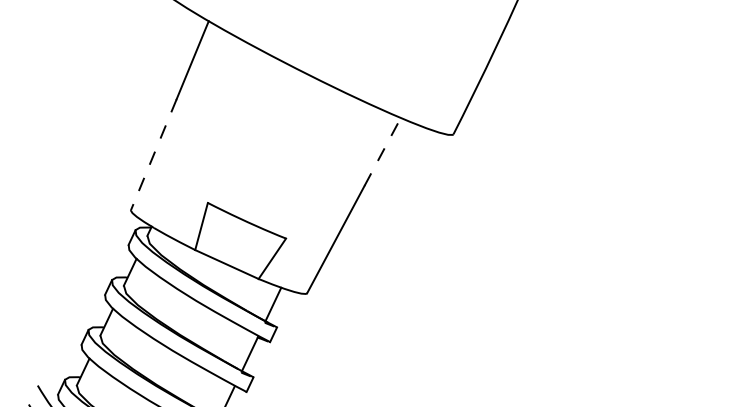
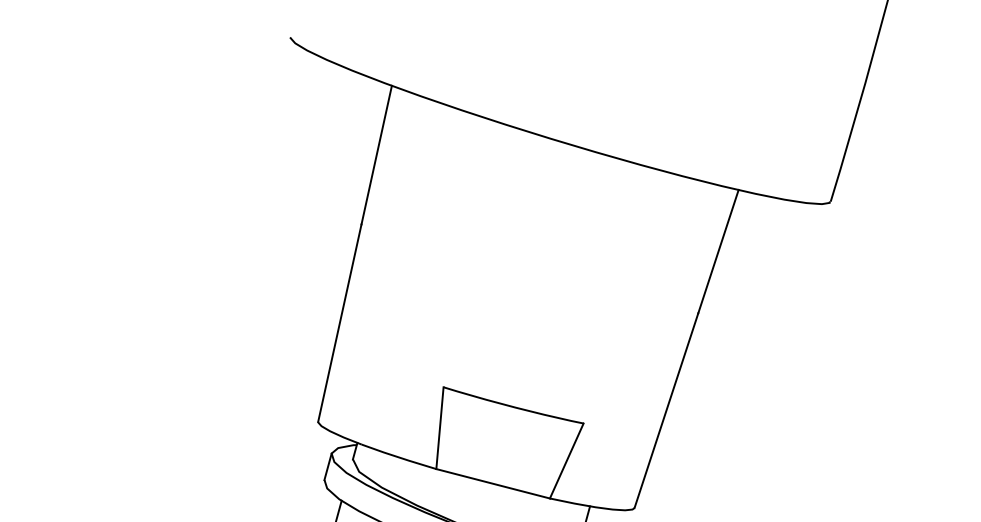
line: (382, 151) -> (718, 250), dashed -> solid
line: (153, 155) -> (339, 324), dashed -> solid

